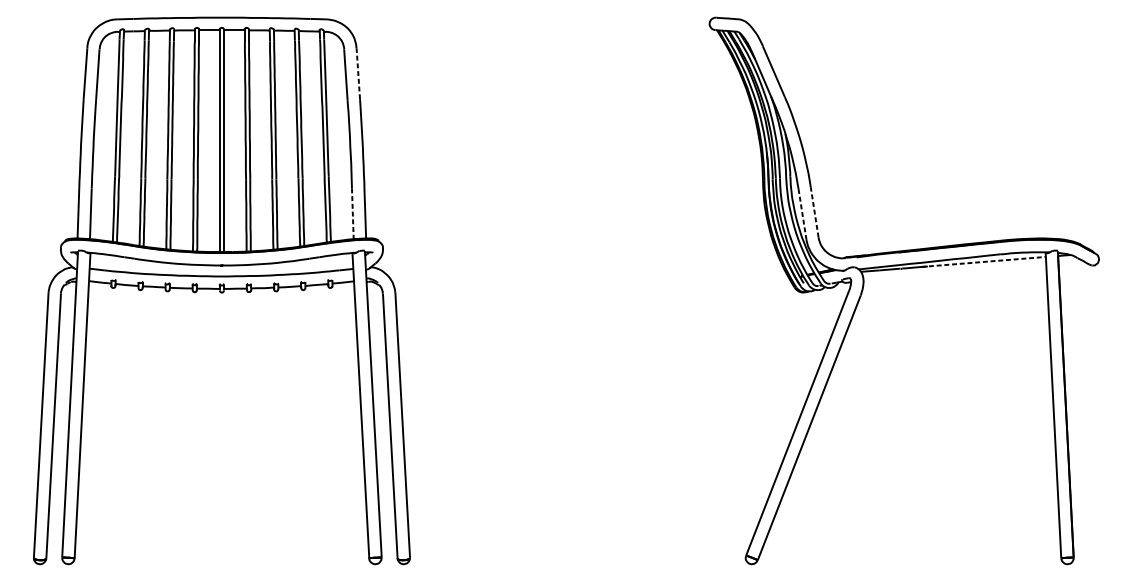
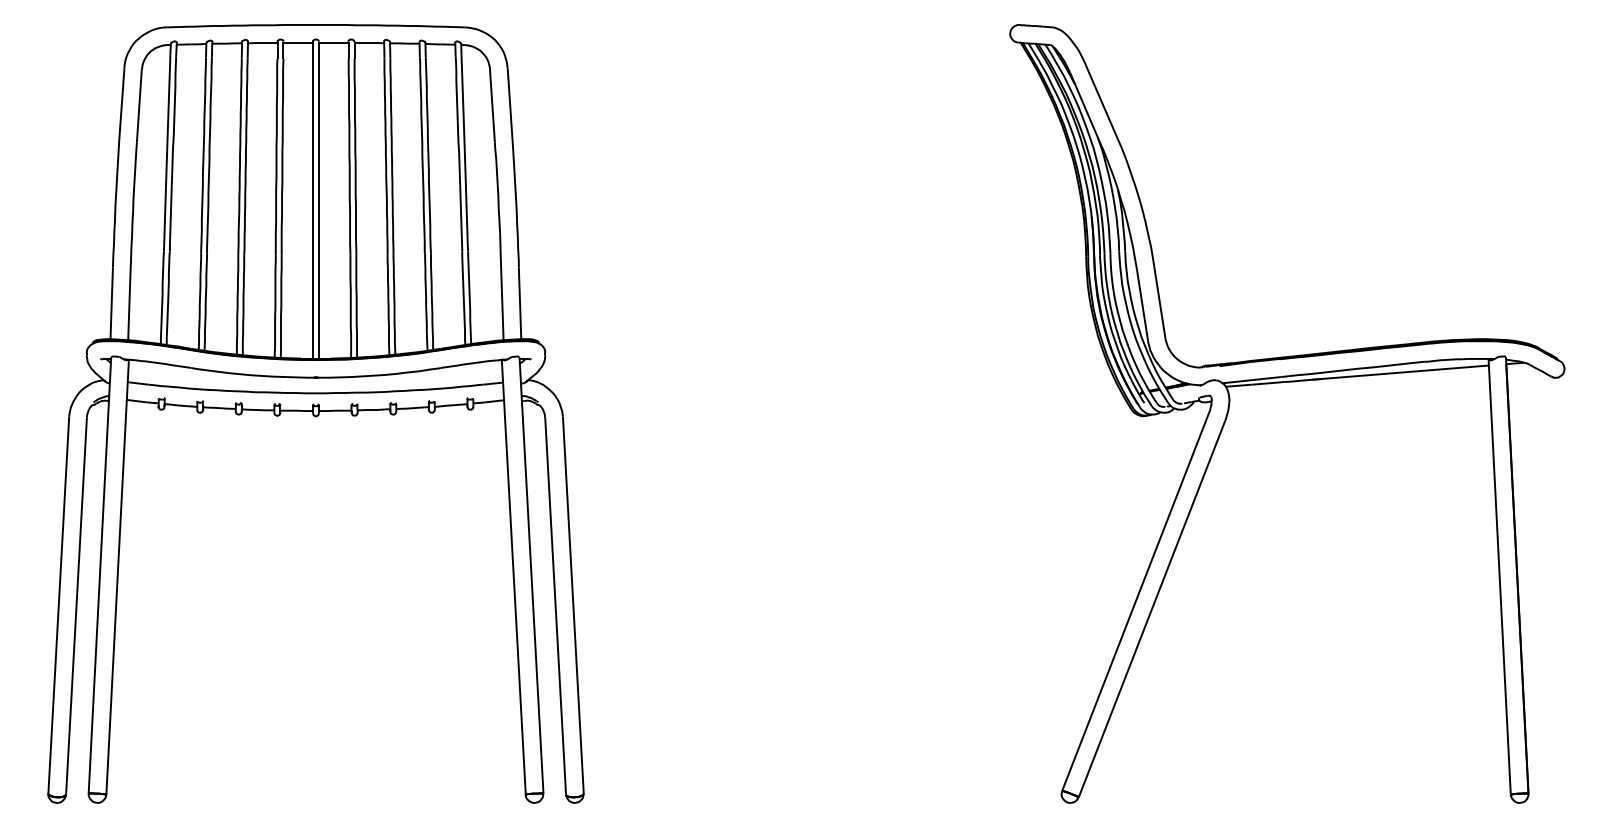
line: (358, 73) -> (510, 104), dashed -> solid
line: (814, 211) -> (1159, 301), dashed -> solid
line: (352, 213) -> (502, 303), dashed -> solid
line: (802, 214) -> (1142, 305), dashed -> solid
line: (983, 261) -> (1400, 372), dashed -> solid

